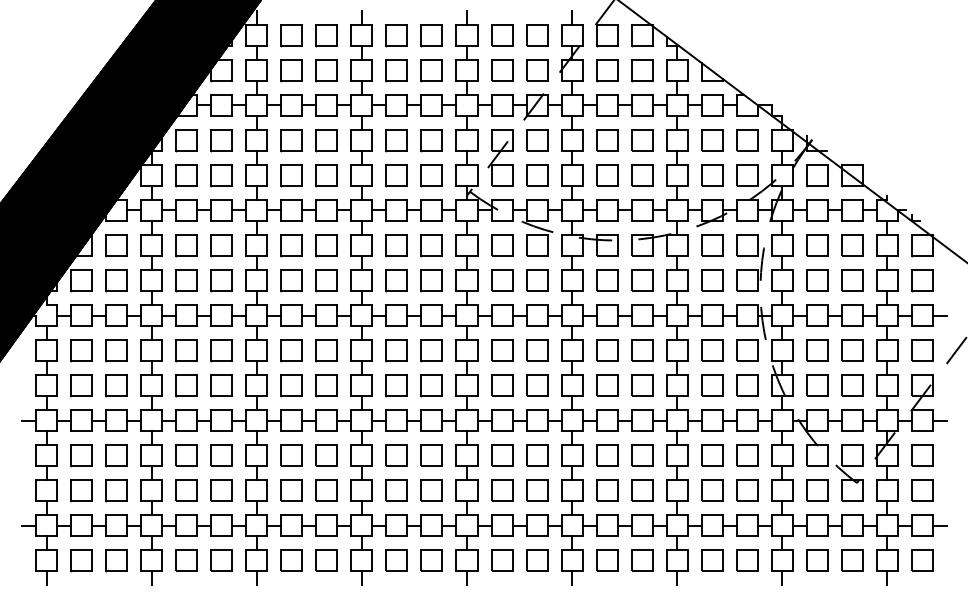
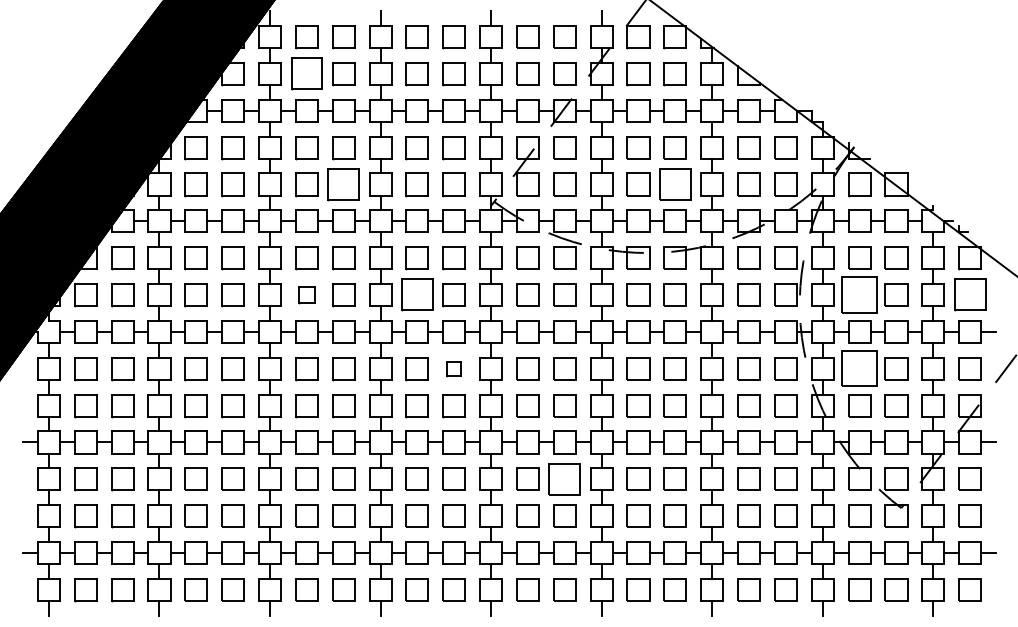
part: (291, 70) -> (306, 74), size x1.4
part: (326, 175) -> (343, 184), size x1.4
part: (642, 175) -> (675, 184), size x1.4
part: (291, 280) -> (306, 295), size x0.7
part: (396, 280) -> (416, 295), size x1.4
part: (817, 280) -> (859, 295), size x1.6
part: (922, 280) -> (970, 295), size x1.4
part: (431, 350) -> (453, 368), size x0.6
part: (817, 350) -> (859, 368), size x1.6
part: (537, 455) -> (565, 479), size x1.4

